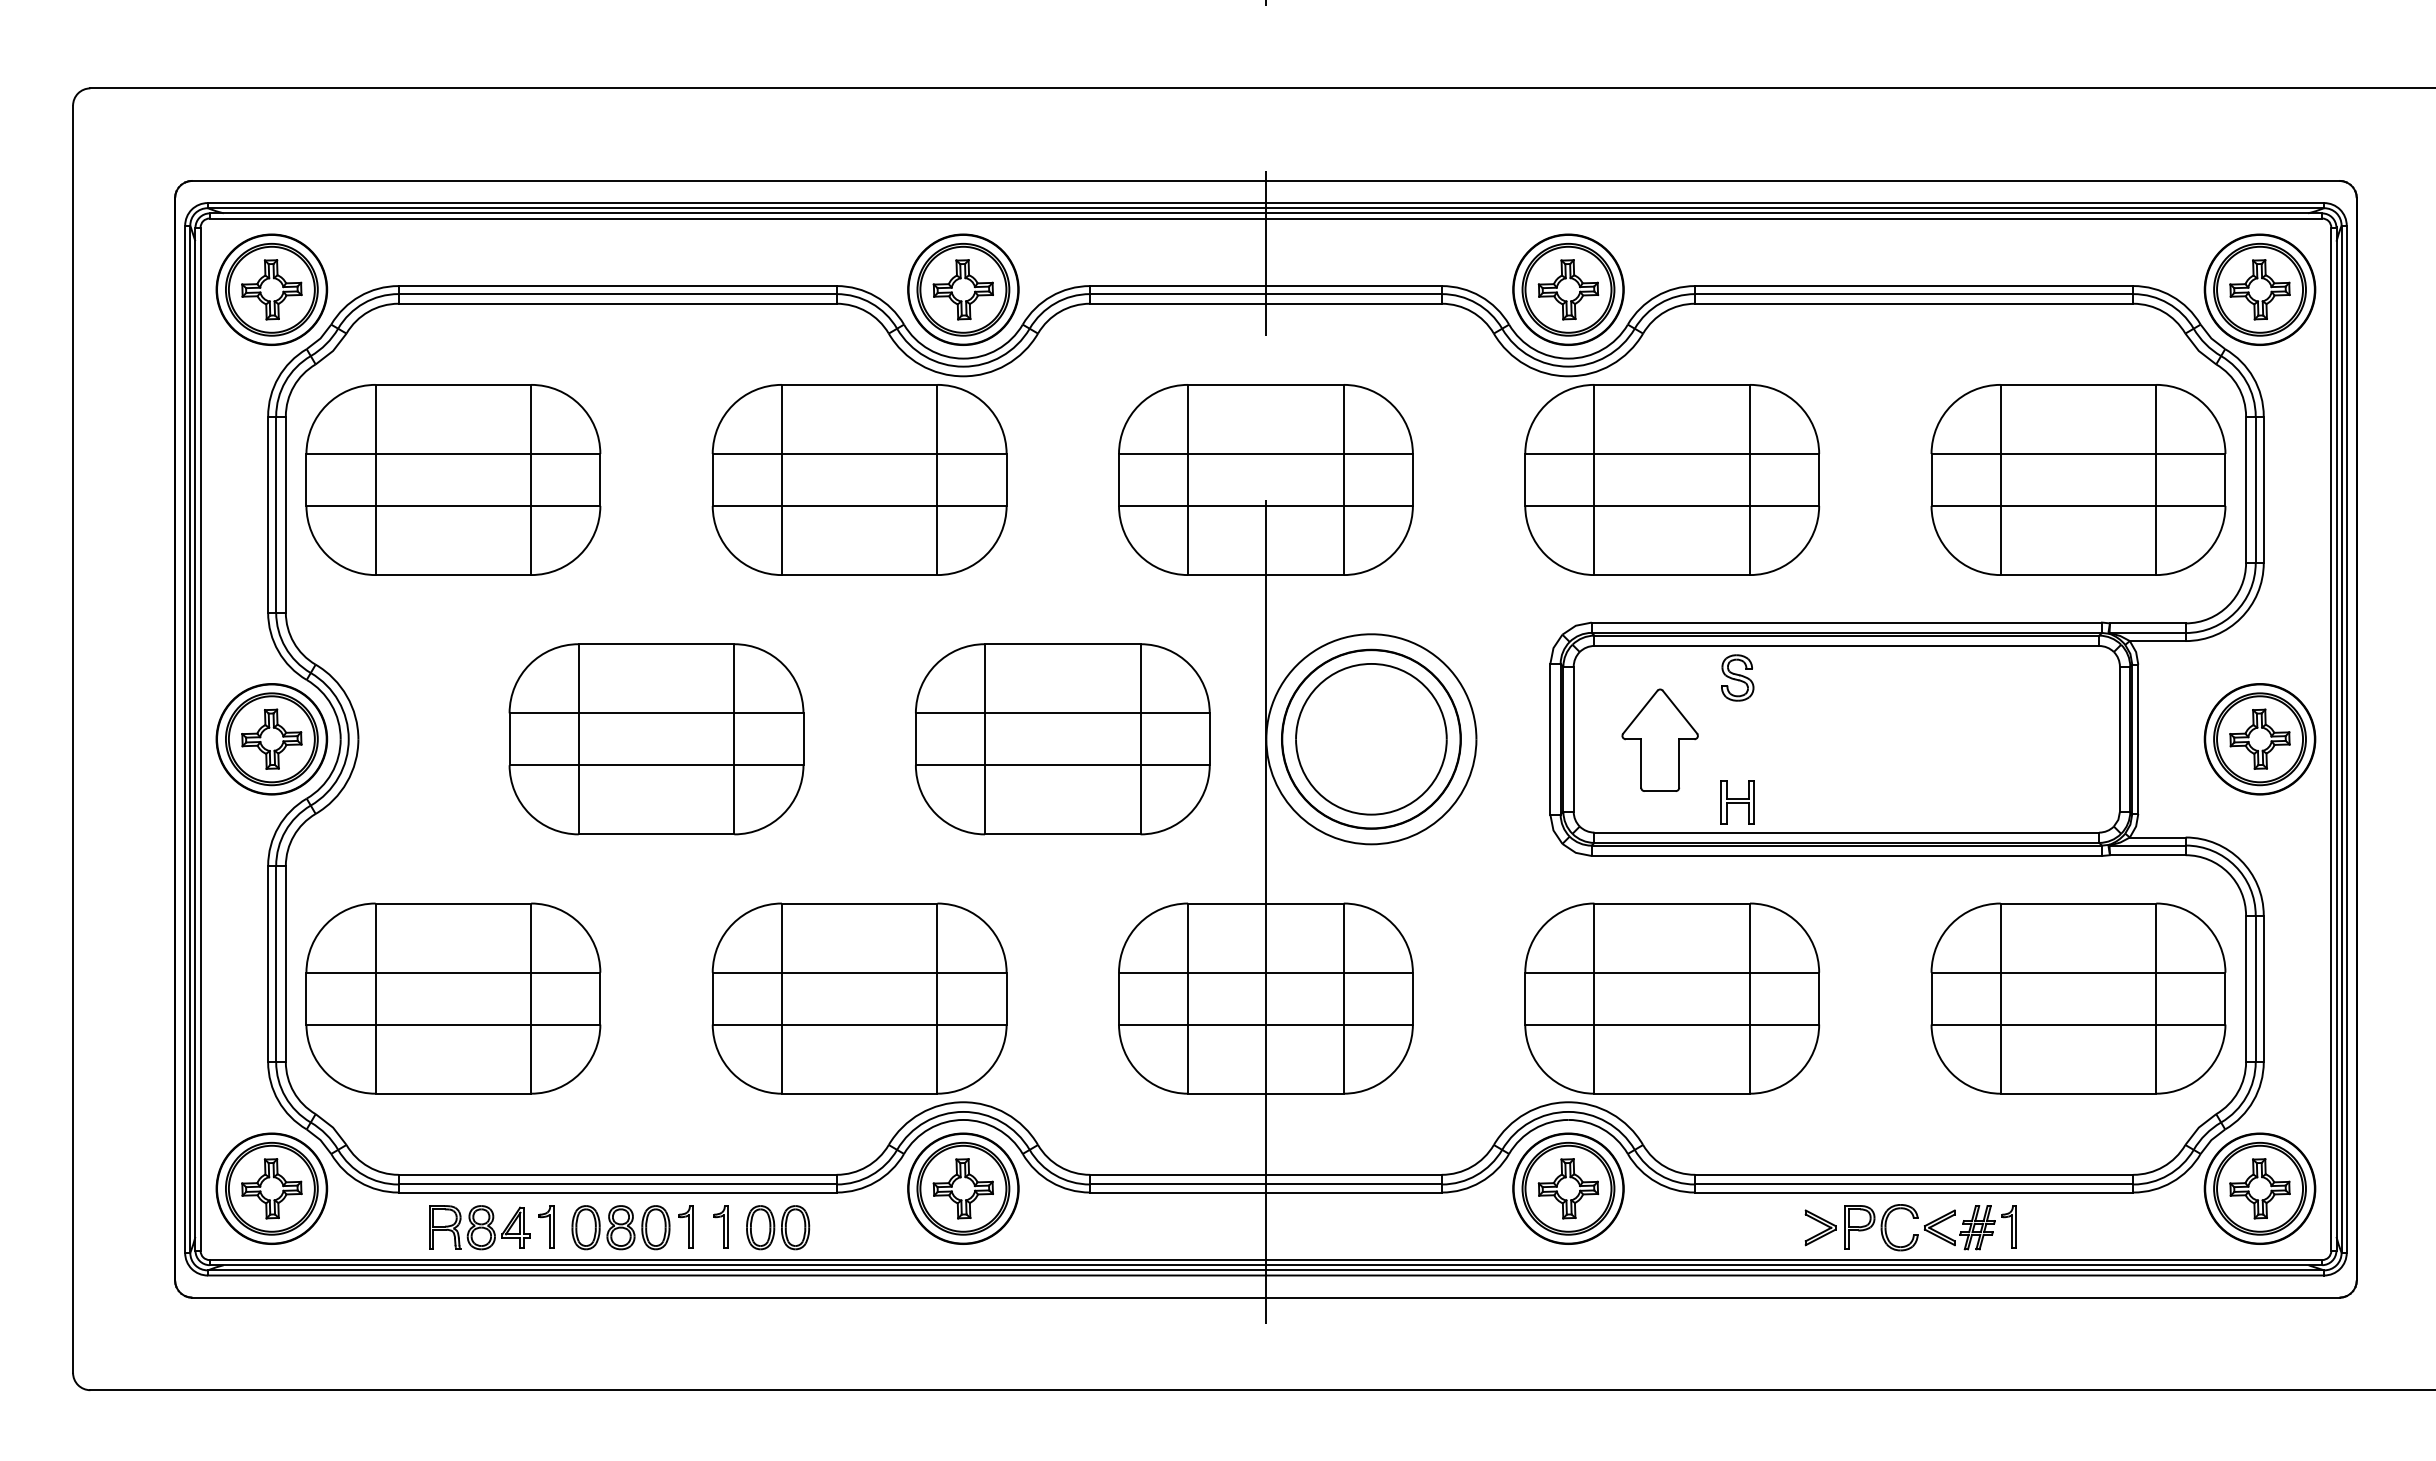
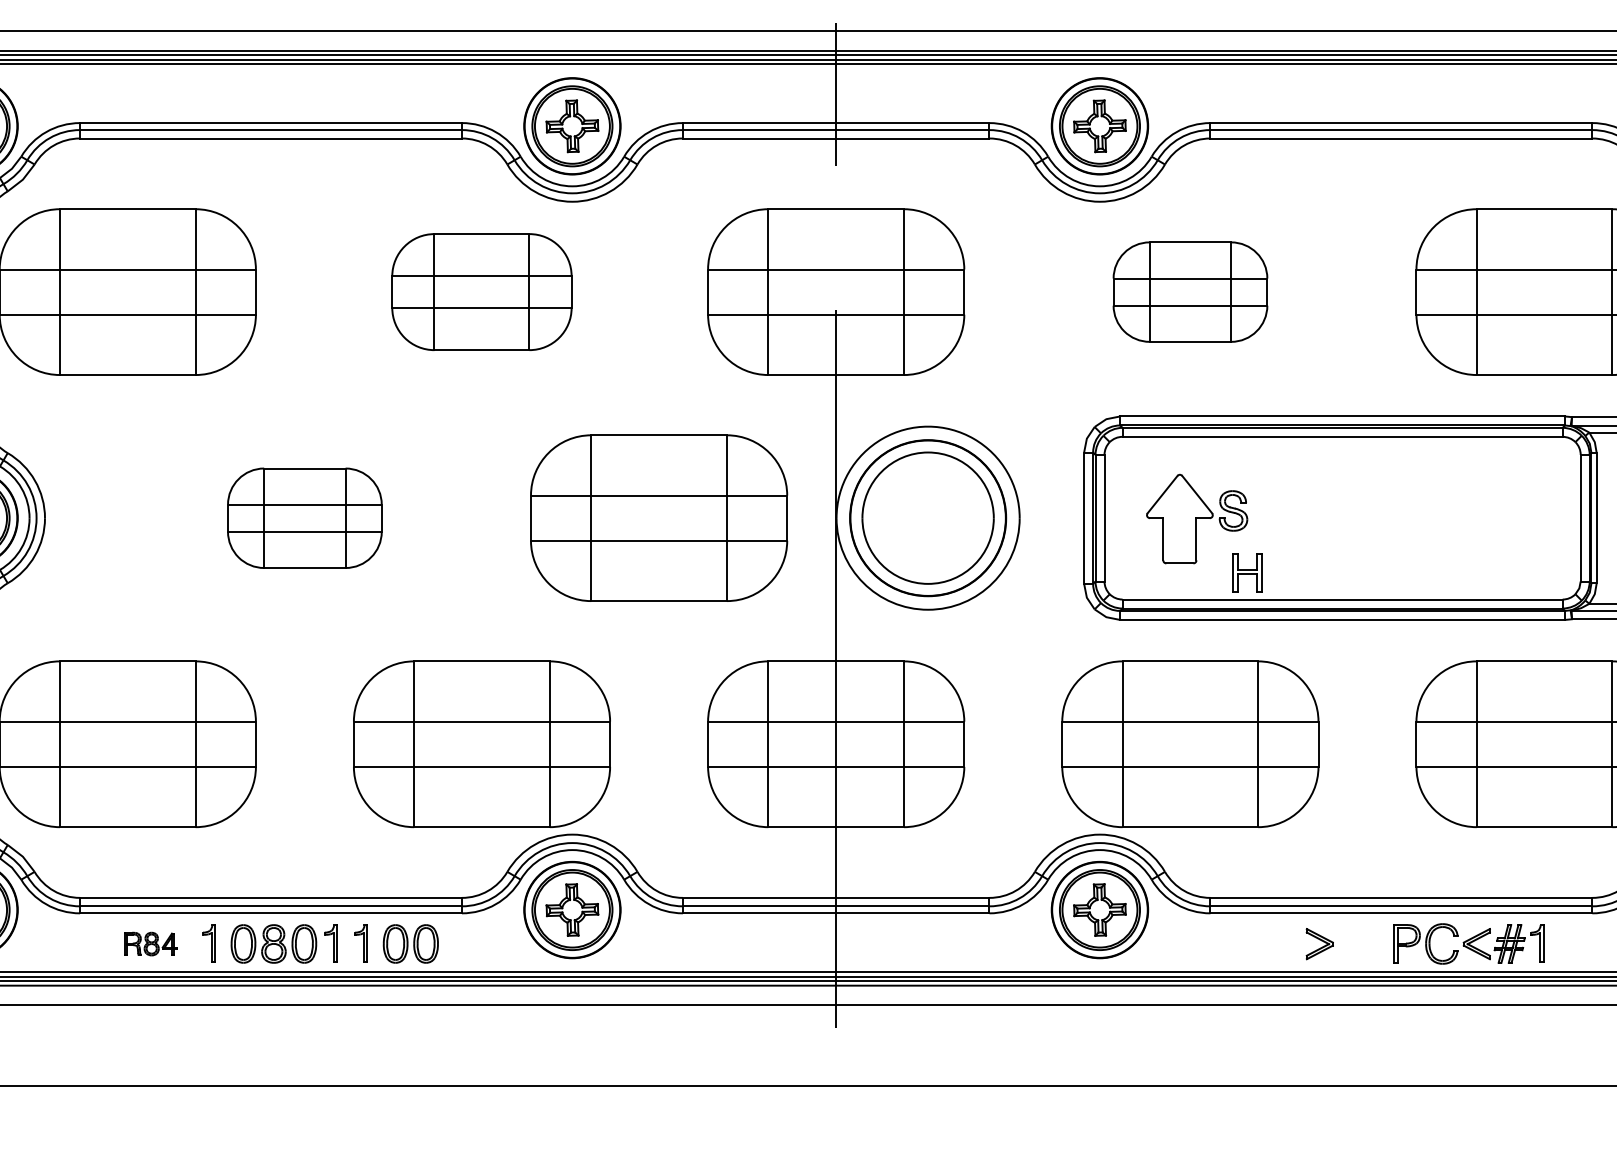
part: (859, 479) -> (481, 291), size x0.7
part: (1672, 479) -> (1190, 291), size x0.6
part: (1737, 677) -> (1233, 510), moved
part: (656, 739) -> (304, 518), size x0.6
part: (479, 1227) -> (150, 943), size x0.6
part: (1930, 1227) -> (1468, 943), moved

